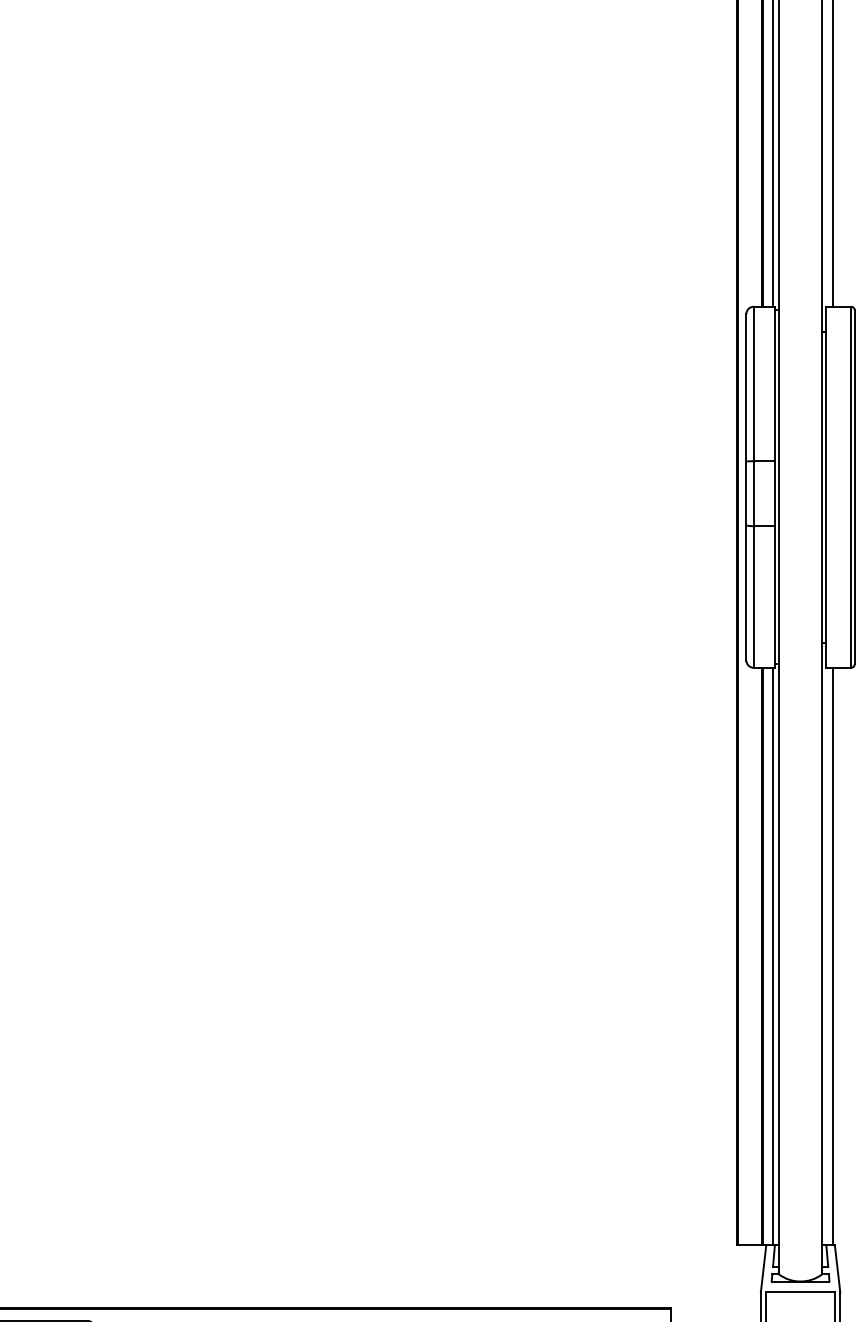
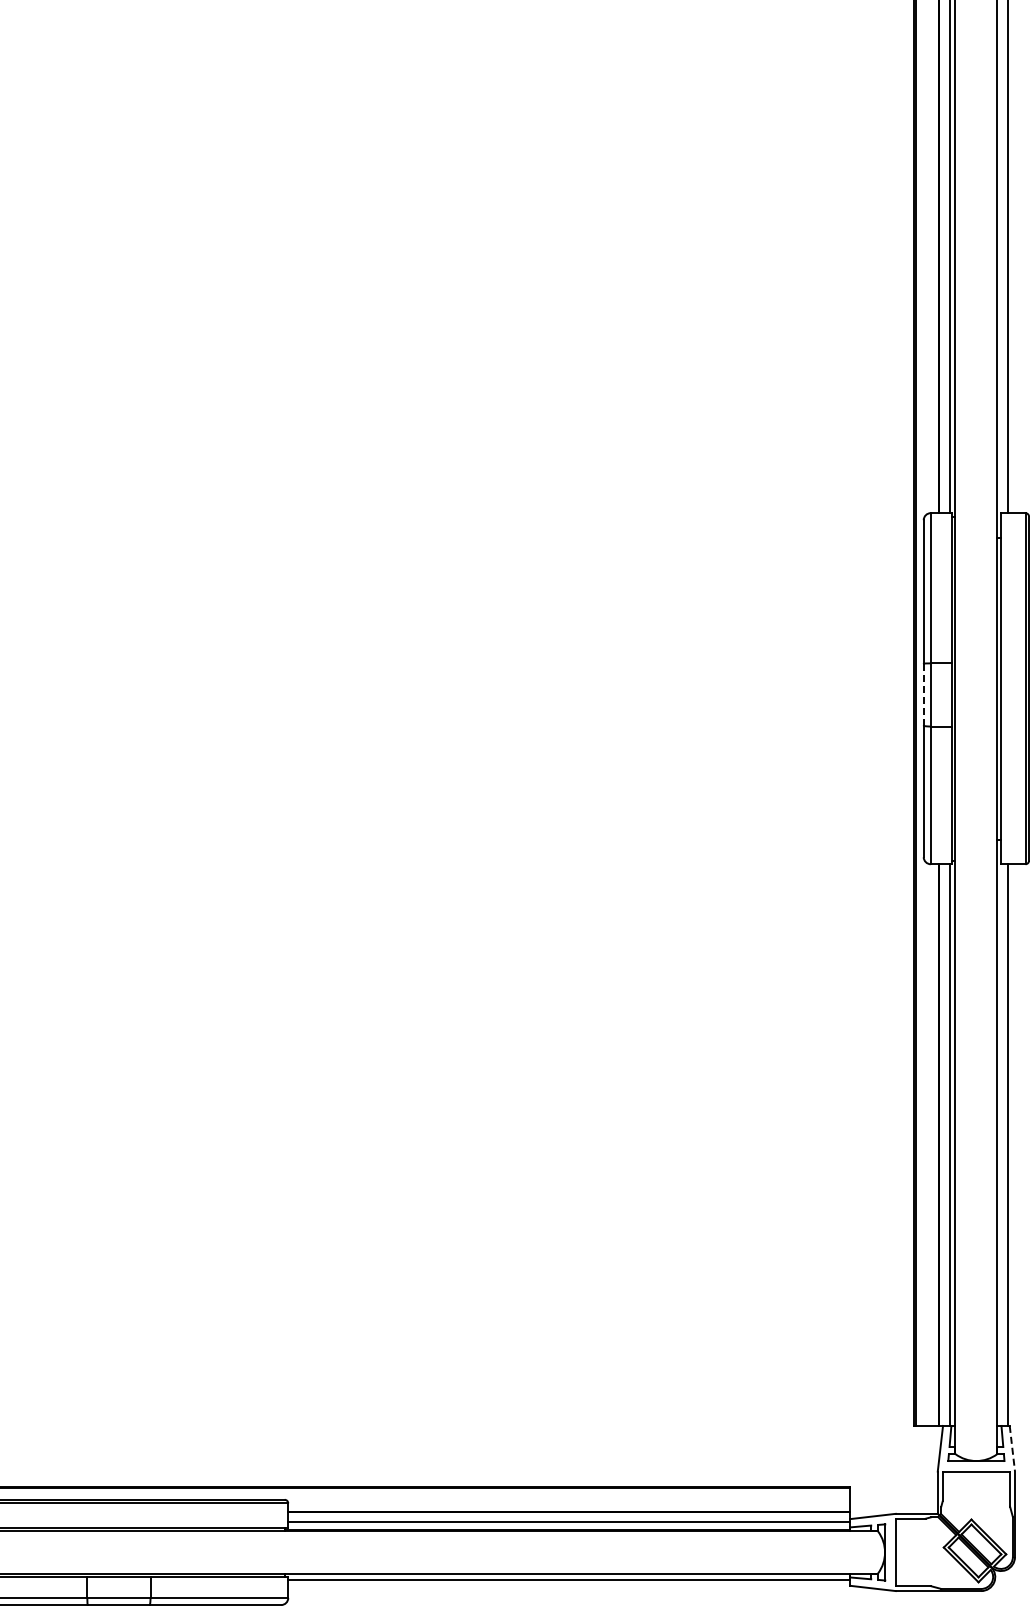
line: (746, 493) -> (923, 694), solid -> dashed
line: (837, 1268) -> (1012, 1448), solid -> dashed

